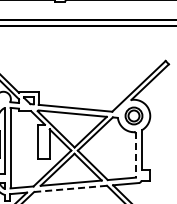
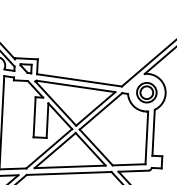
line: (135, 154) -> (146, 137), dashed -> solid
line: (70, 188) -> (68, 172), dashed -> solid

